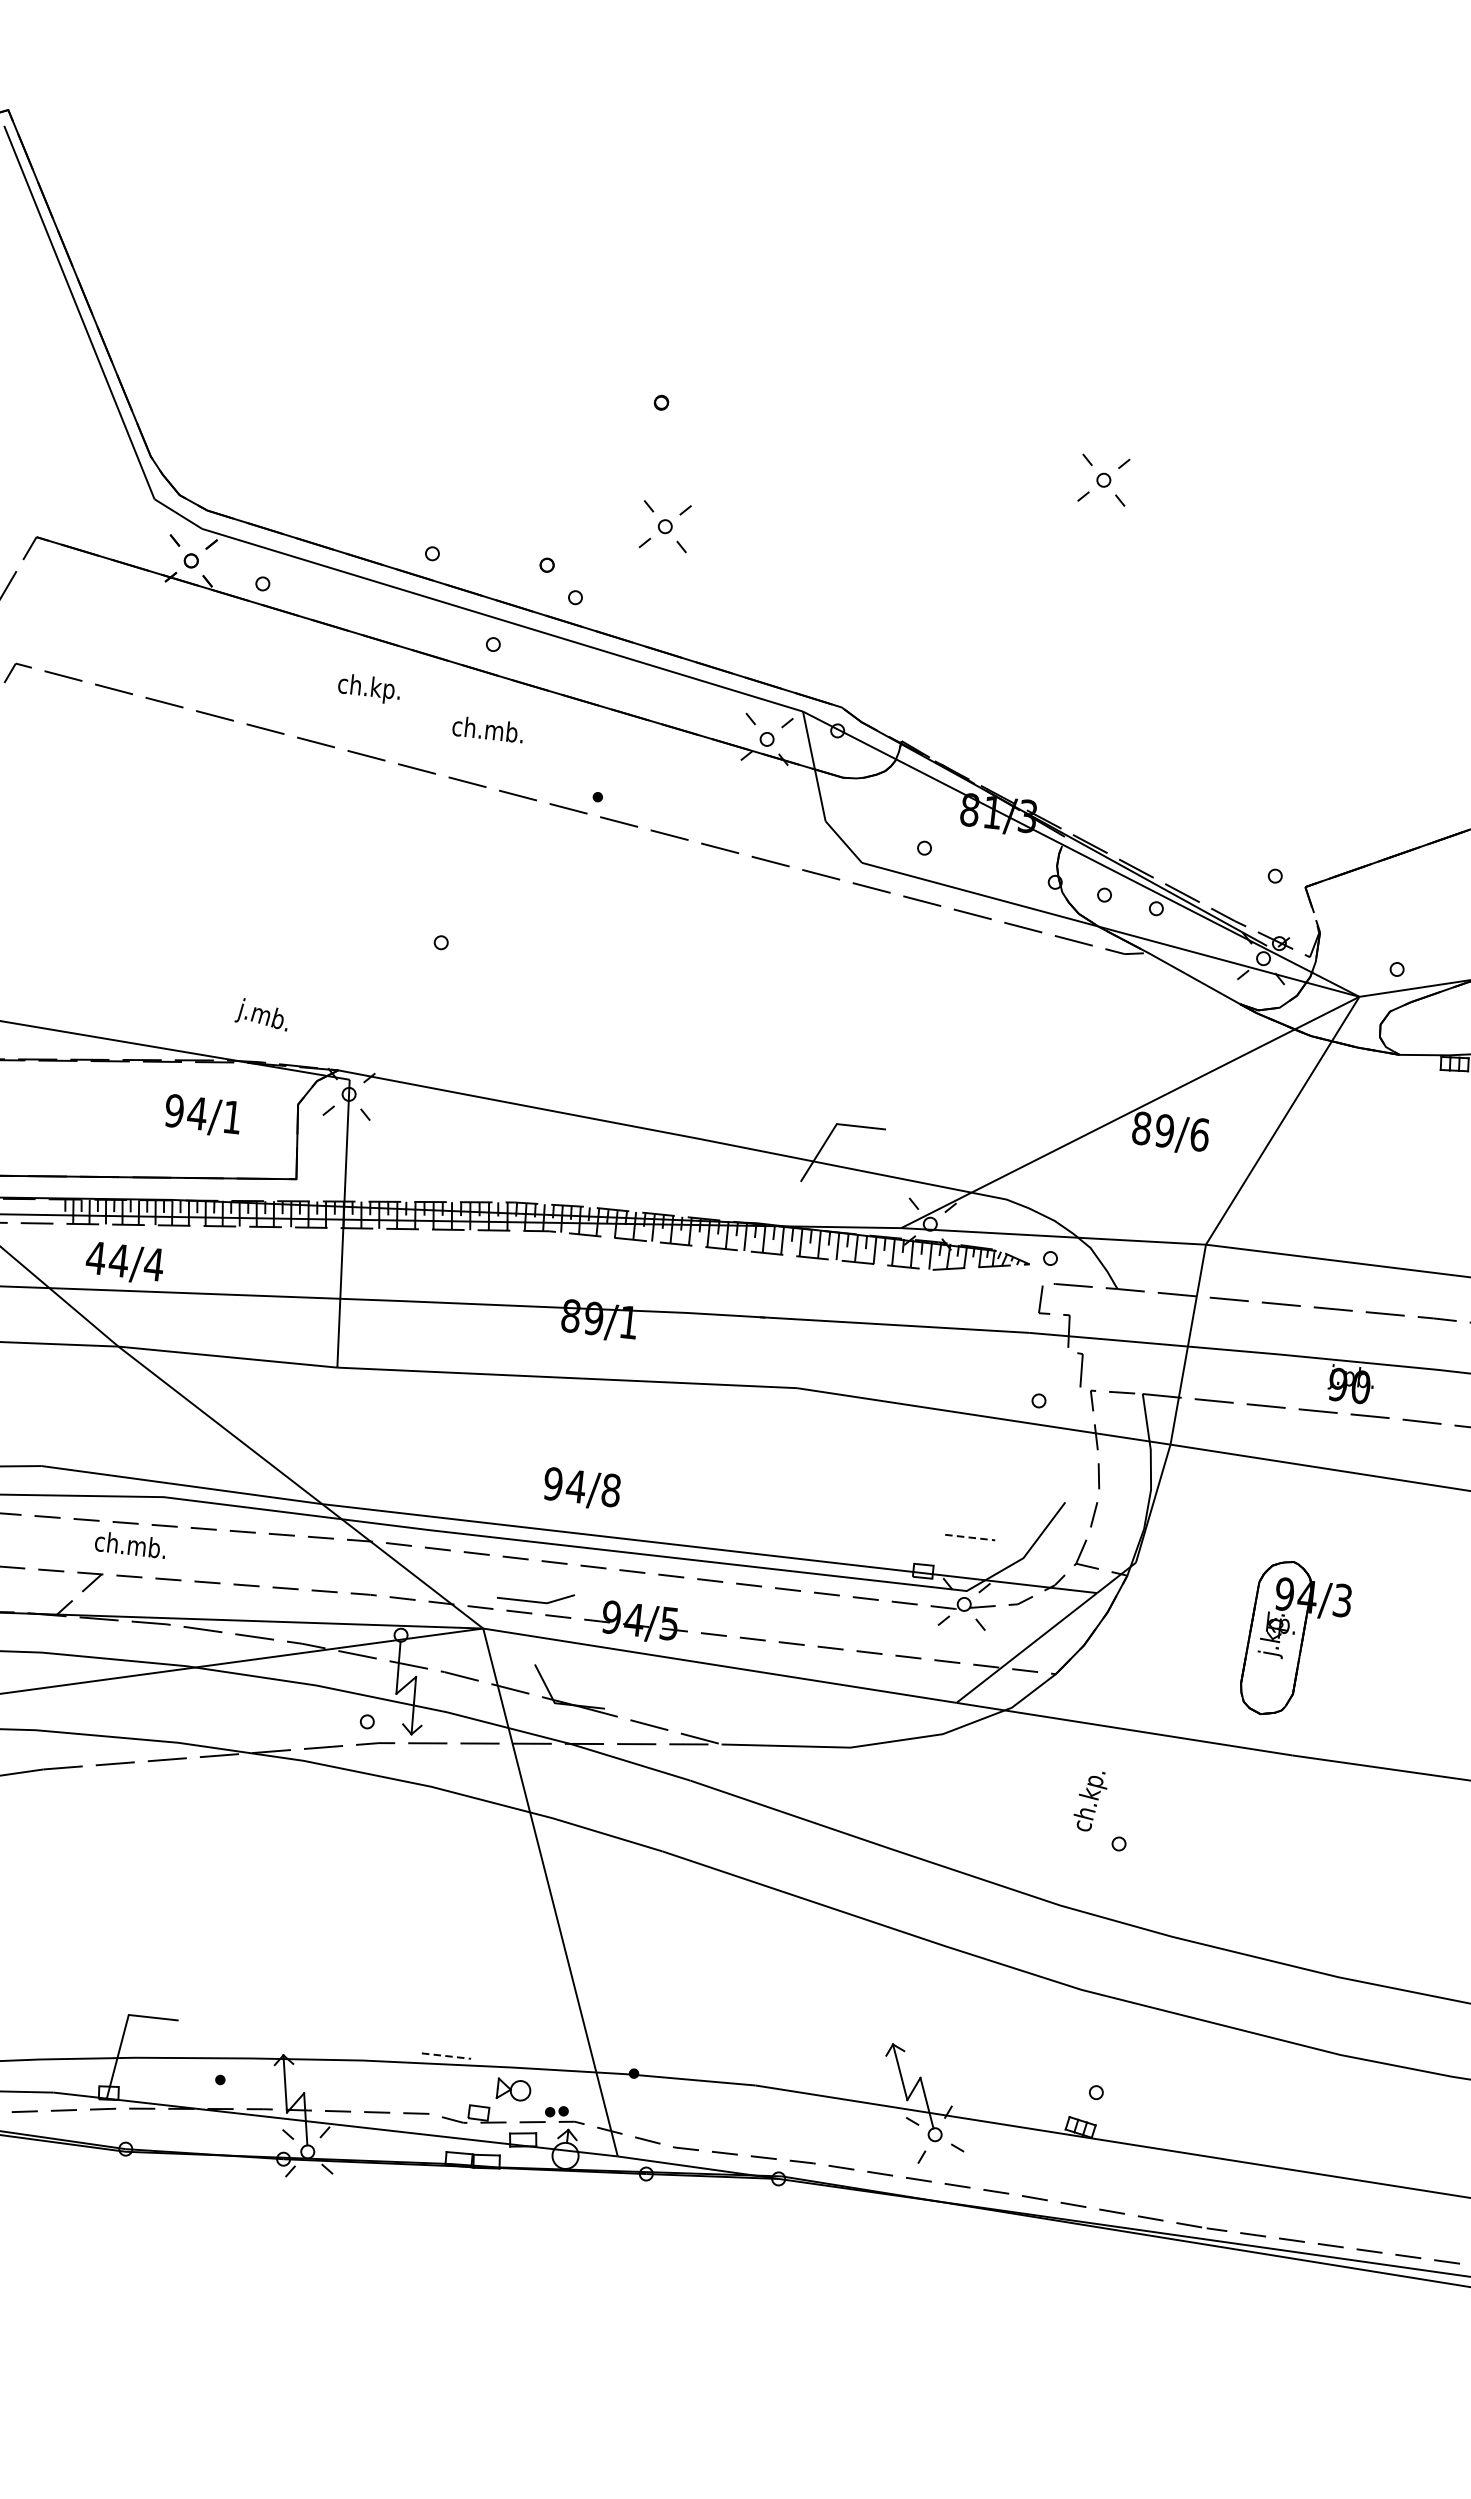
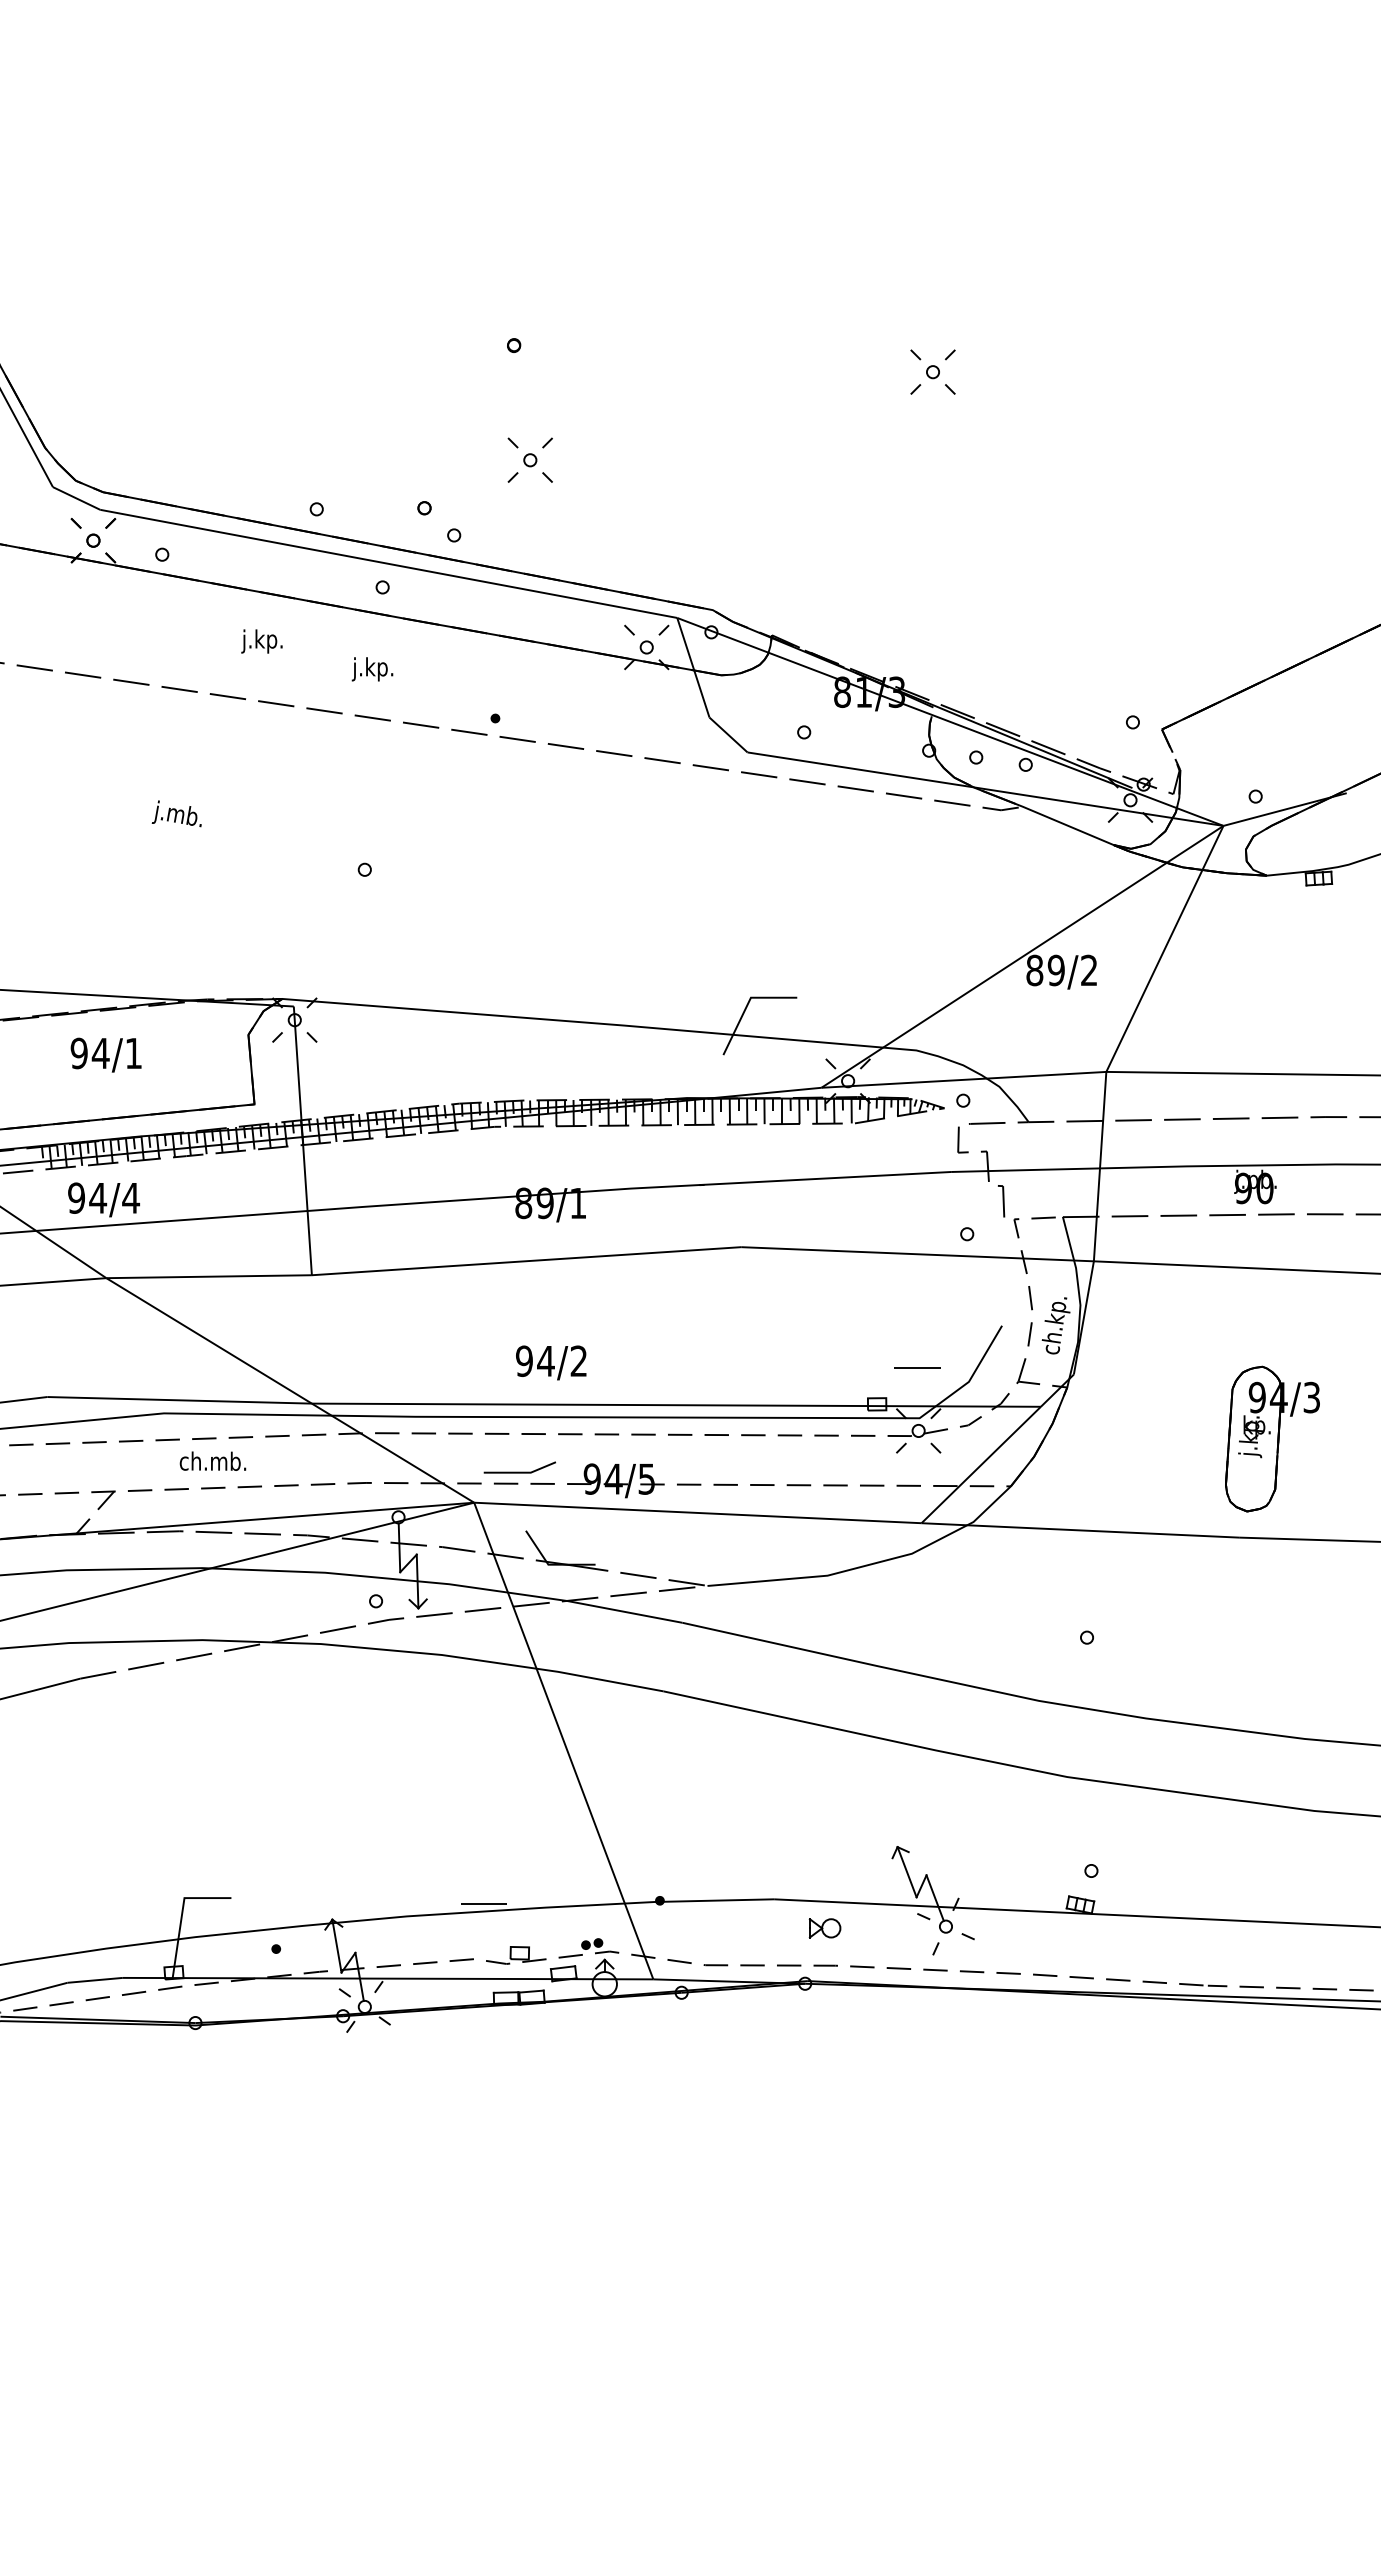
text: (367, 688) -> (270, 641), ch.kp. -> j.kp.
text: (486, 732) -> (385, 669), ch.mb. -> j.kp.
text: (261, 1014) -> (176, 813), moved
text: (202, 1115) -> (105, 1054), moved
text: (1199, 1134) -> (1089, 970), 89/6 -> 89/2
text: (96, 1257) -> (76, 1197), 44/4 -> 94/4
text: (610, 1489) -> (578, 1360), 94/8 -> 94/2
line: (970, 1537) -> (917, 1368), dashed -> solid
text: (130, 1544) -> (212, 1460), moved
part: (1296, 1639) -> (1272, 1438), moved
text: (1089, 1800) -> (1055, 1325), moved
line: (447, 2055) -> (484, 1903), dashed -> solid
part: (513, 2090) -> (824, 1928), moved

